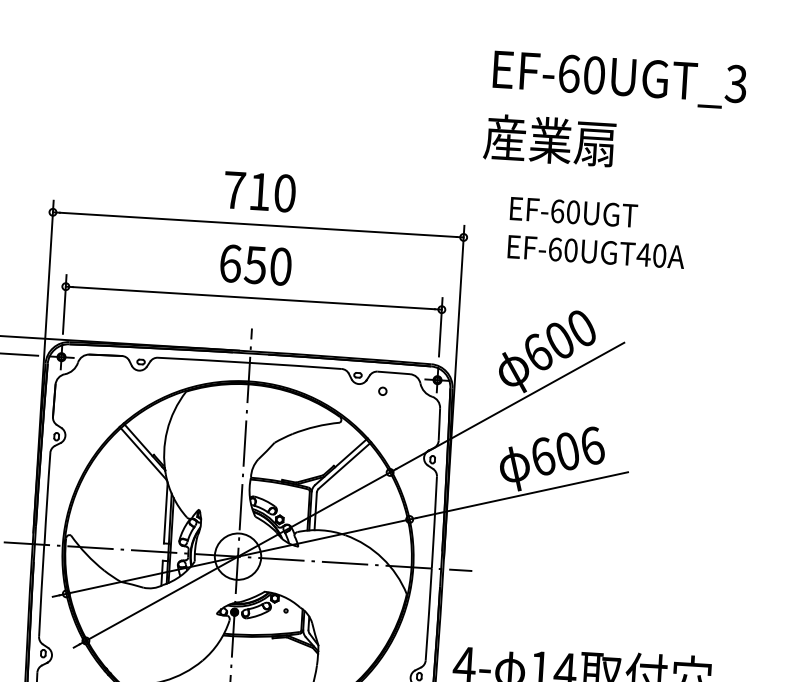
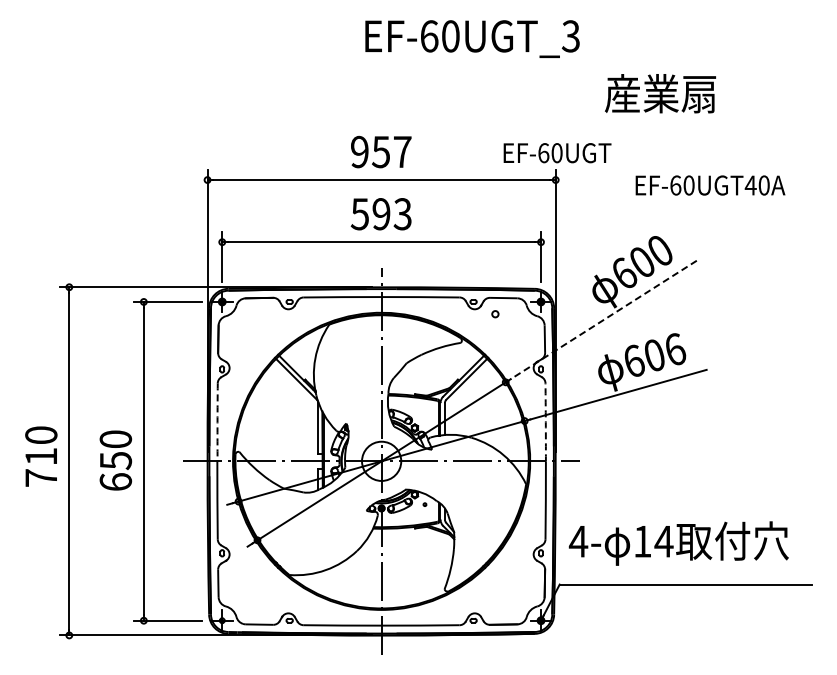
text: (619, 79) -> (472, 38), moved
text: (549, 140) -> (660, 93), moved
text: (260, 191) -> (381, 151), 710 -> 957
text: (573, 212) -> (557, 153), moved
text: (596, 251) -> (710, 185), moved
text: (254, 265) -> (380, 214), 650 -> 593
line: (509, 406) -> (603, 320), solid -> dashed
arc: (47, 499) -> (217, 422), solid -> dashed
arc: (434, 522) -> (545, 422), solid -> dashed

